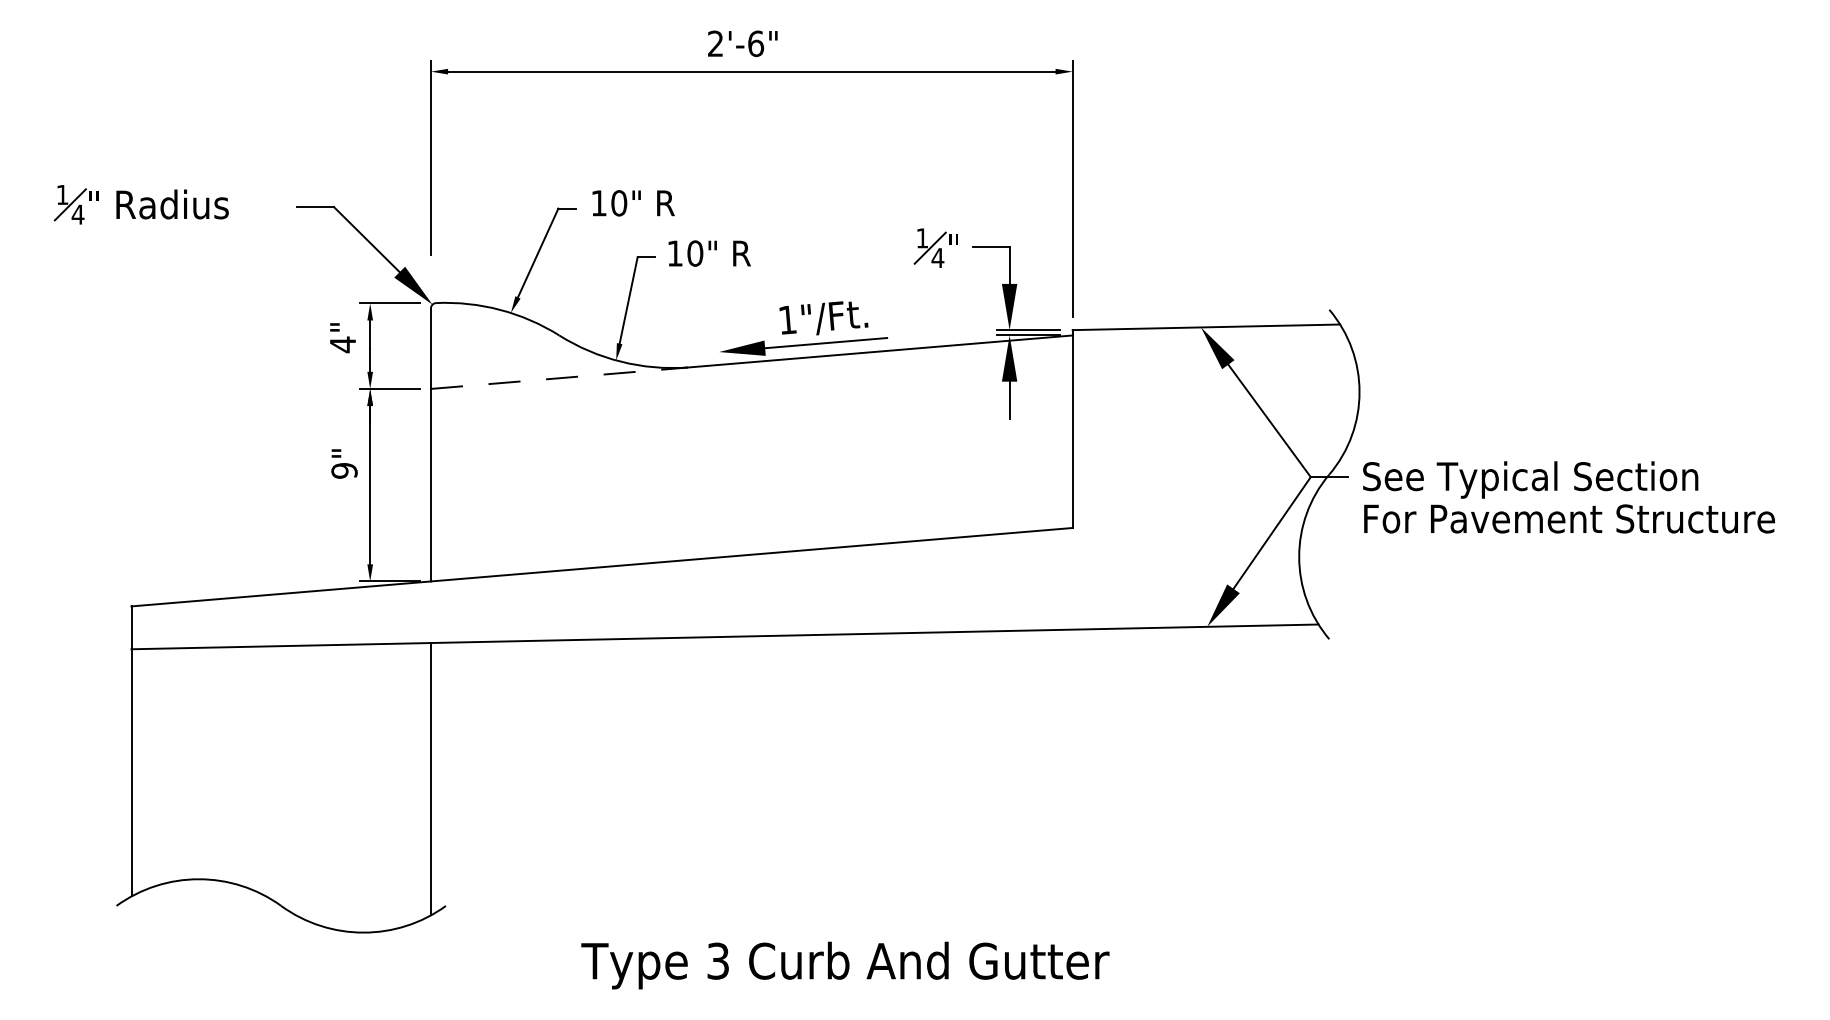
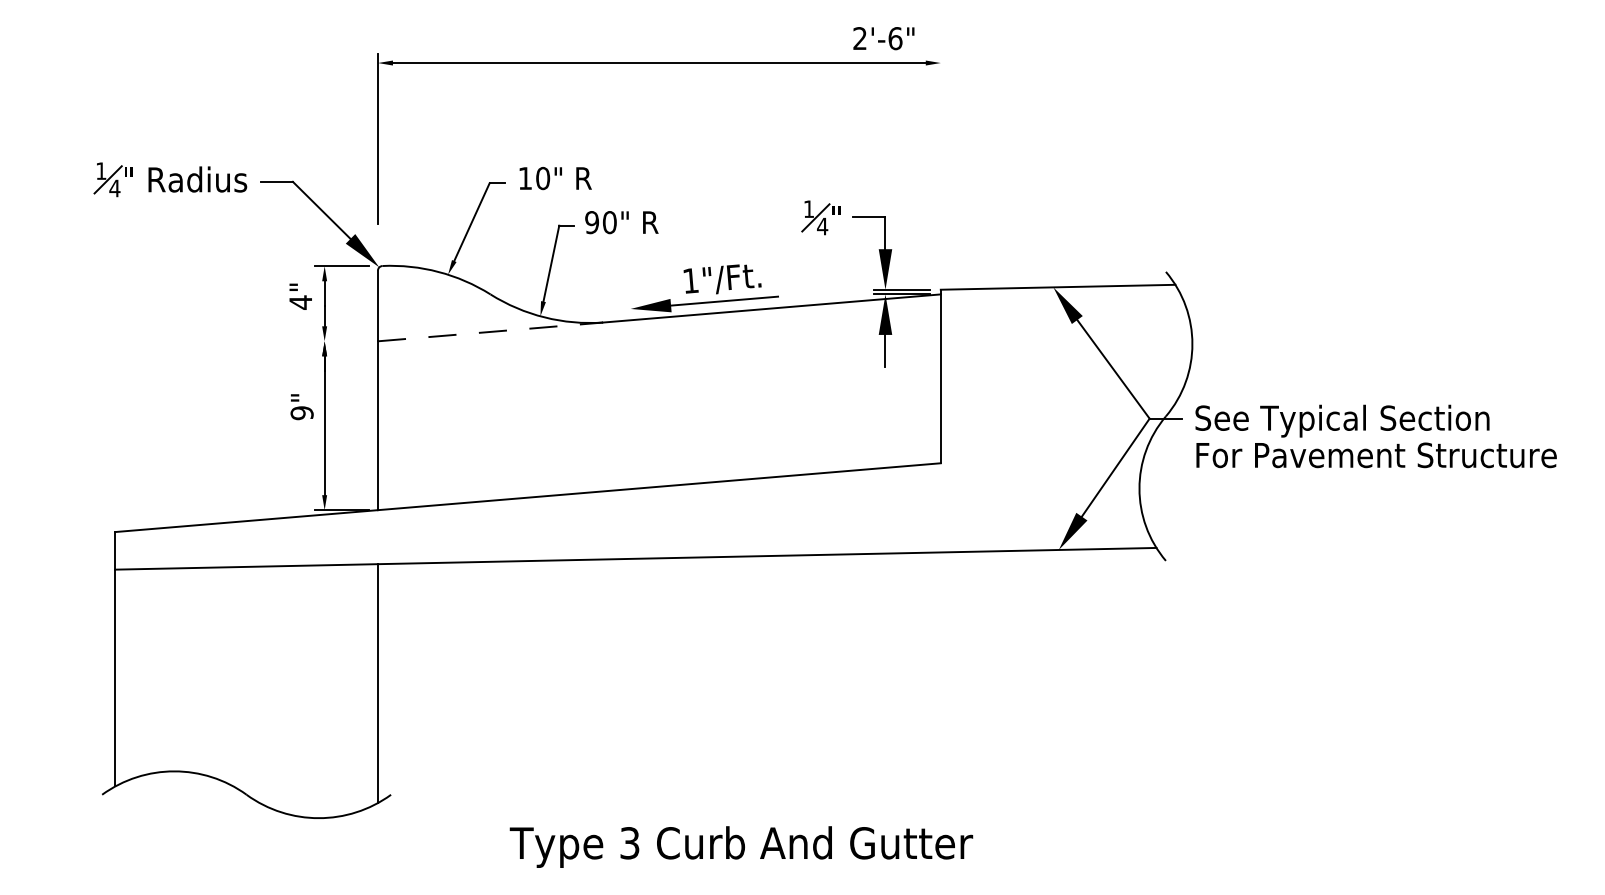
text: (742, 43) -> (883, 38), moved
line: (1072, 188) -> (940, 165), removed
part: (140, 204) -> (169, 179), moved
text: (674, 253) -> (591, 222), 10" -> 90"
line: (389, 388) -> (341, 340), removed

